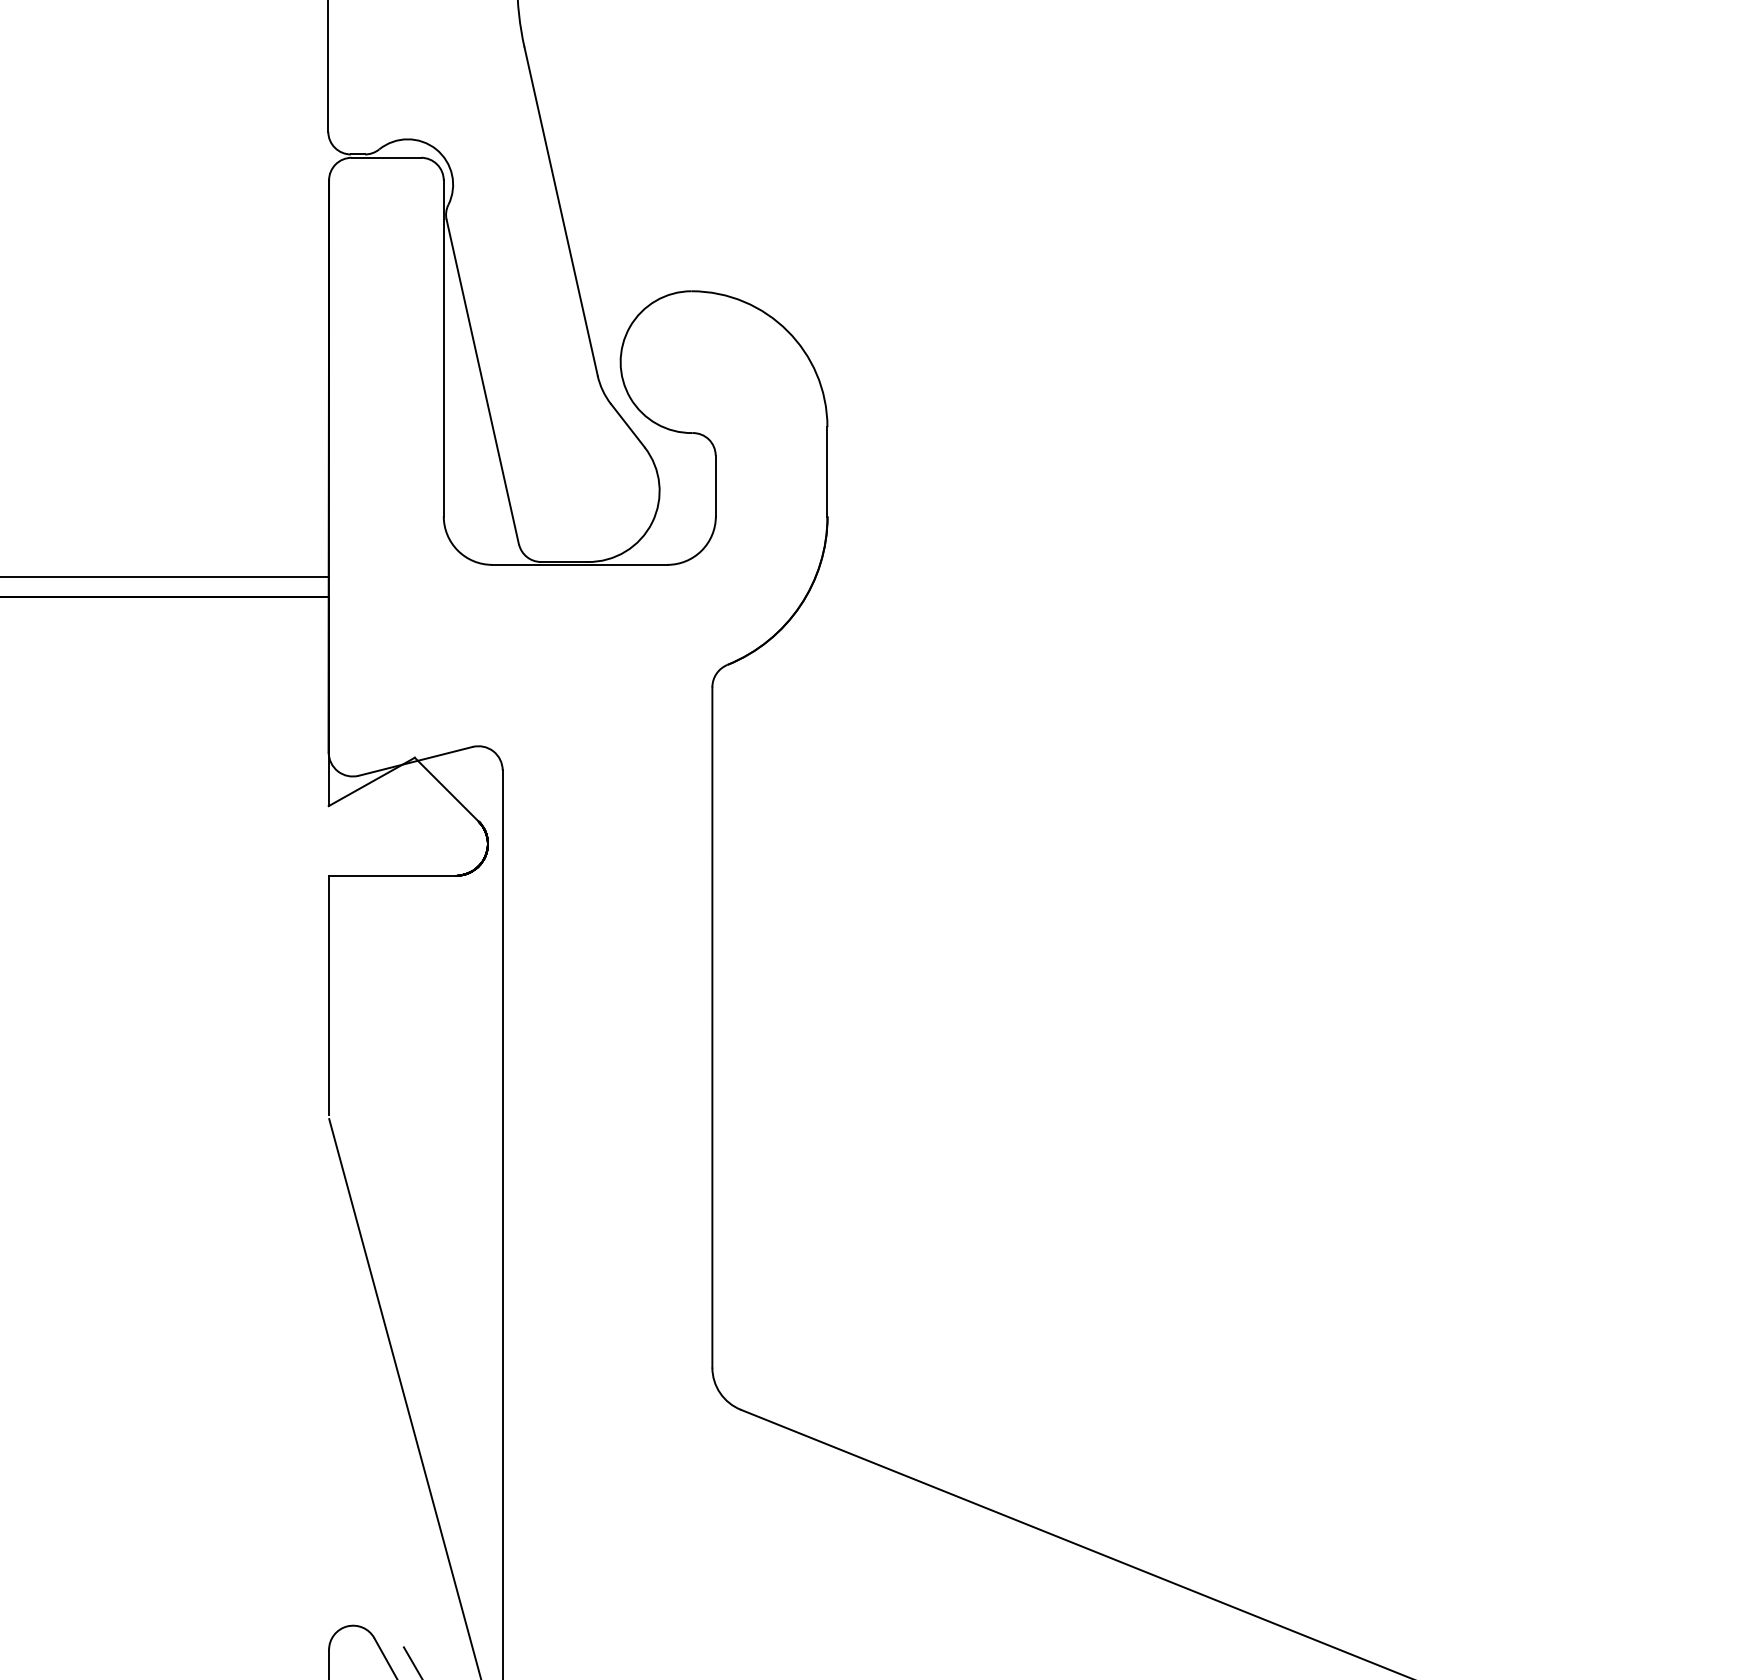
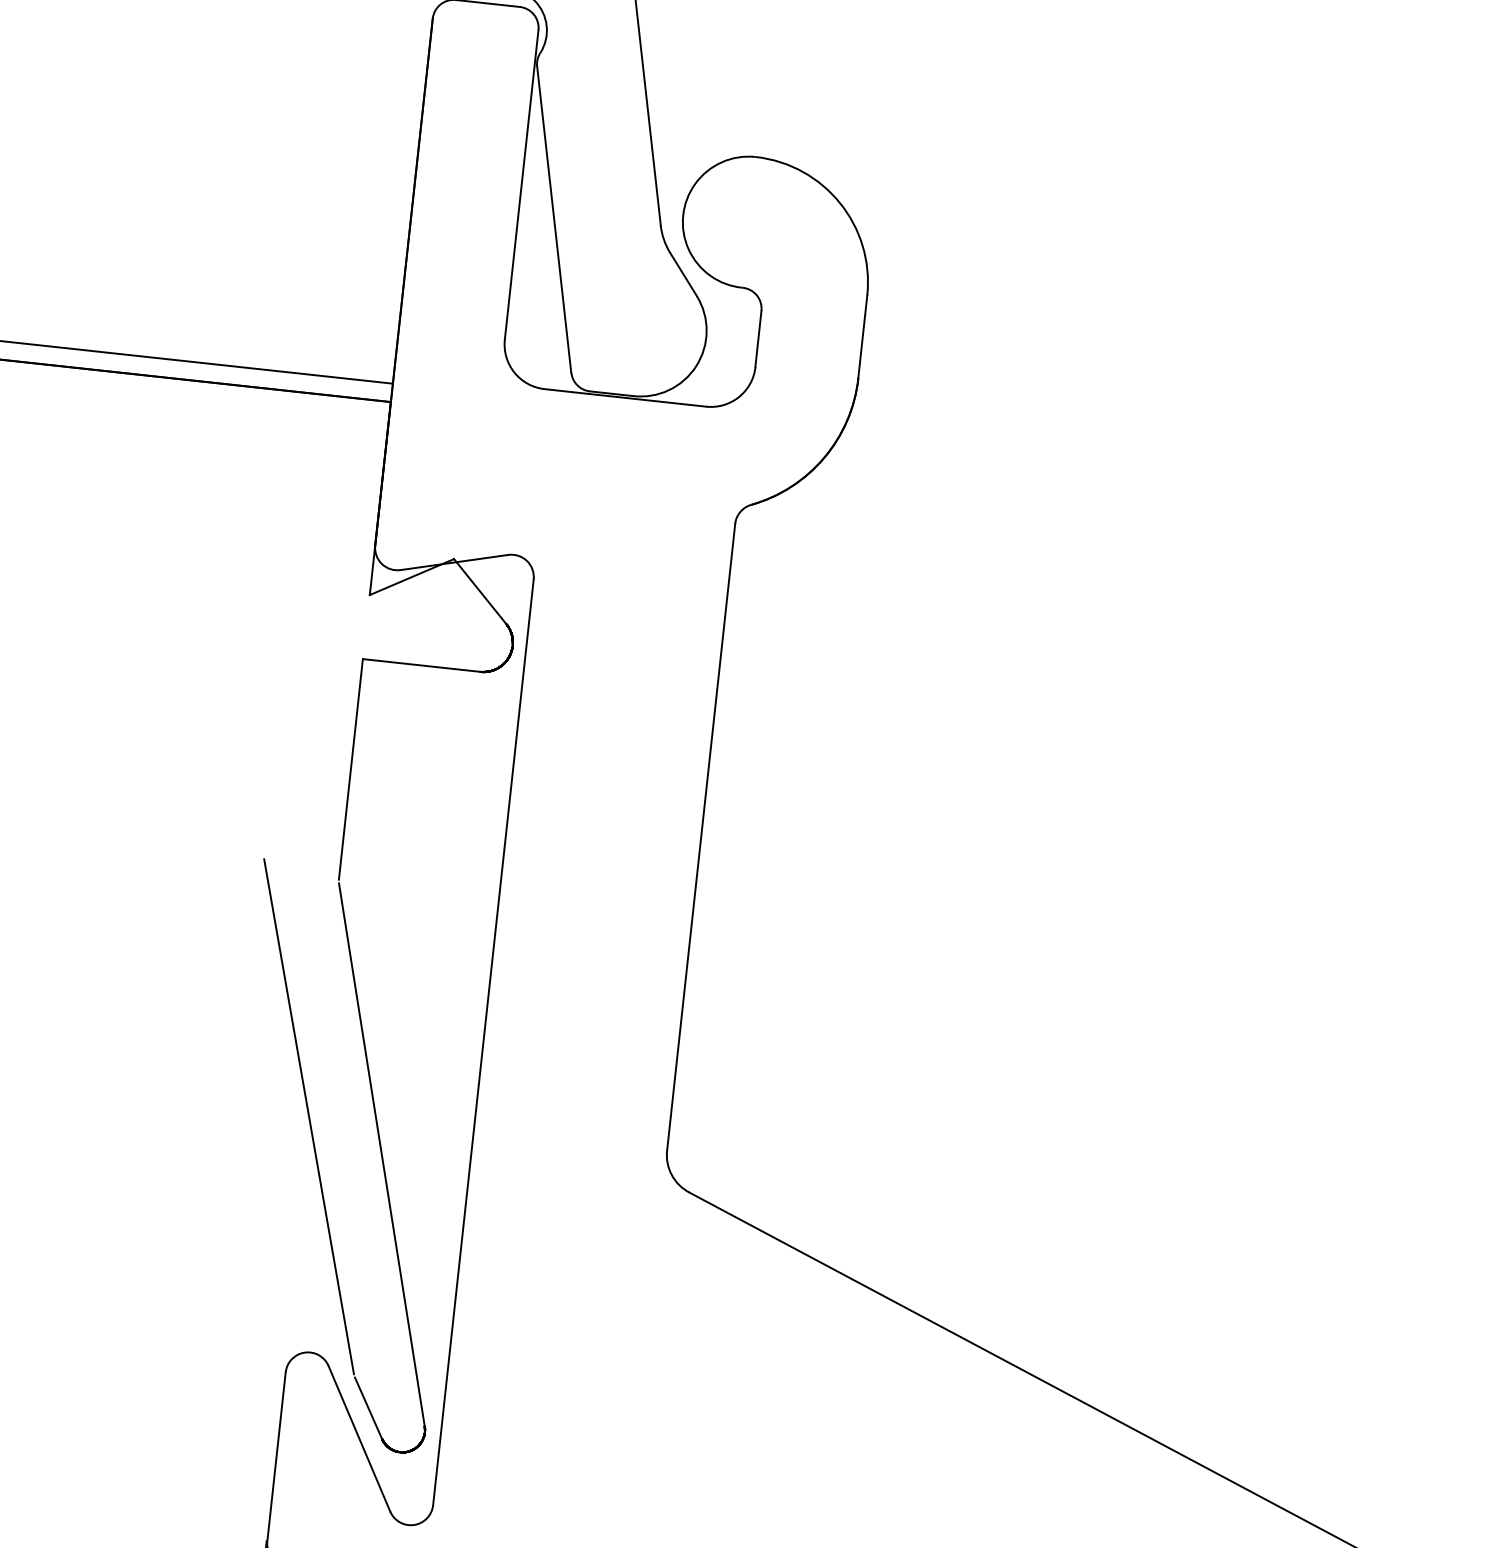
line: (324, 1372) -> (309, 1116), added

